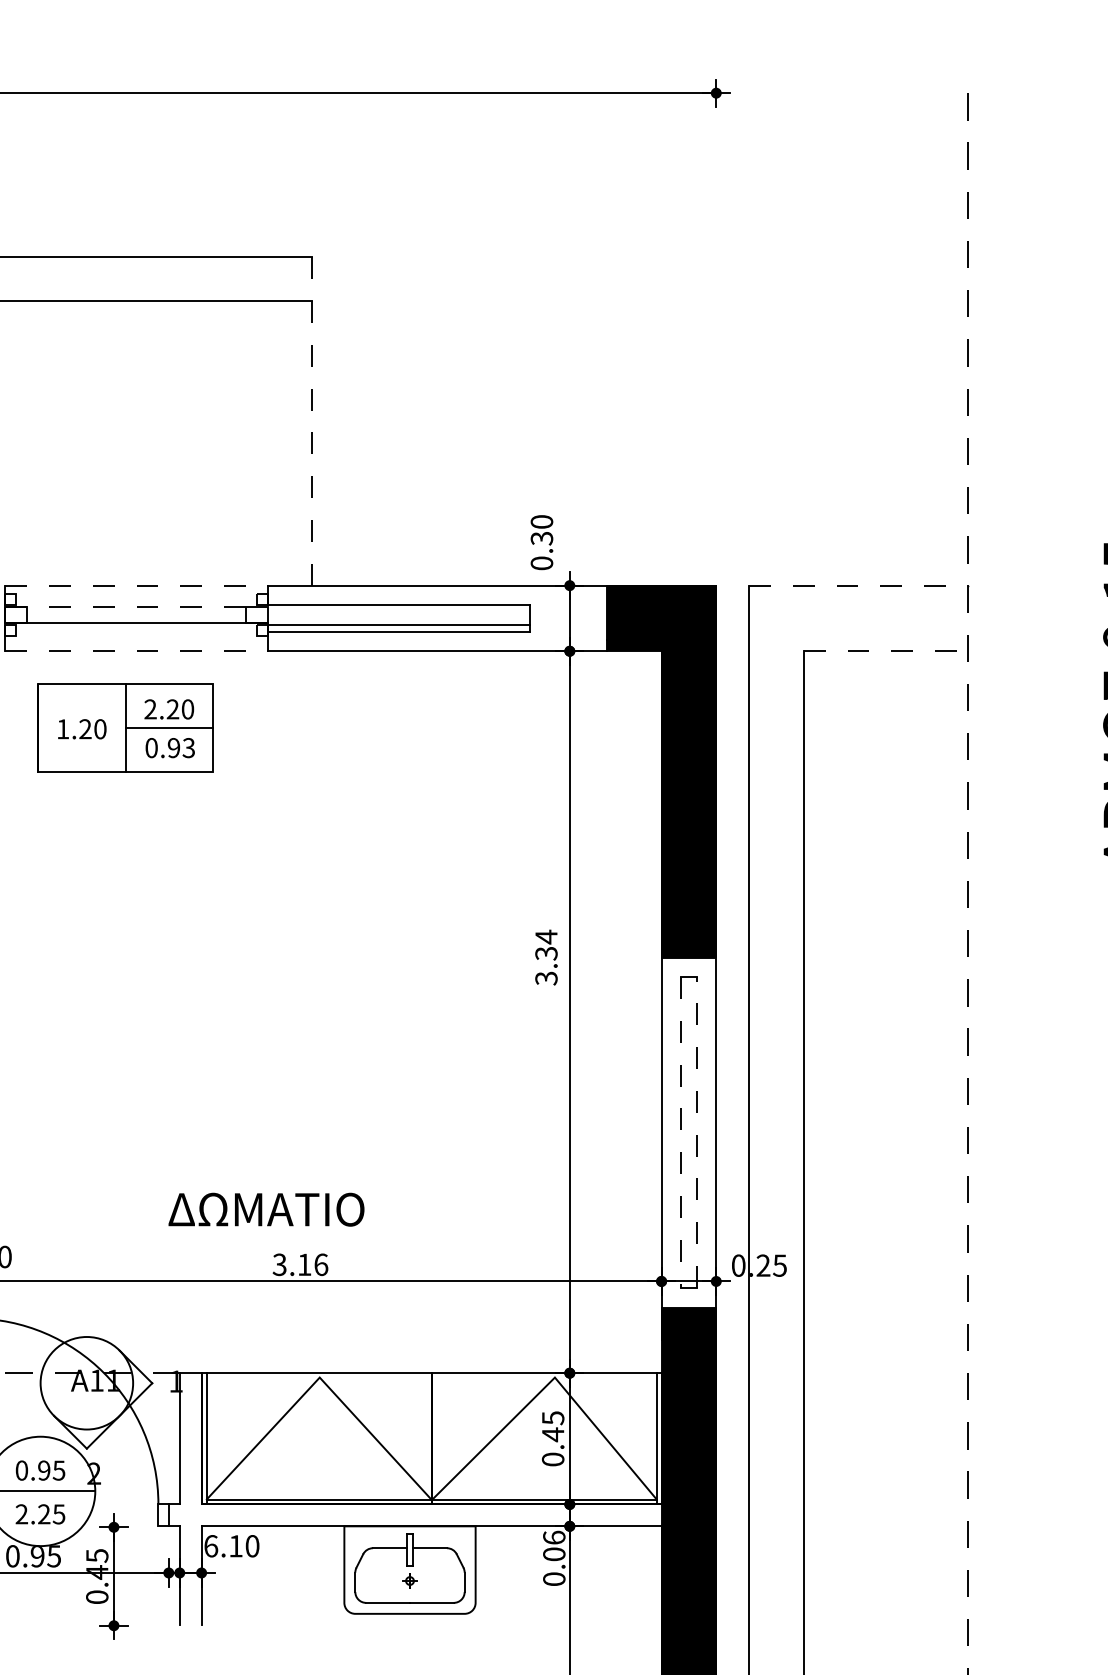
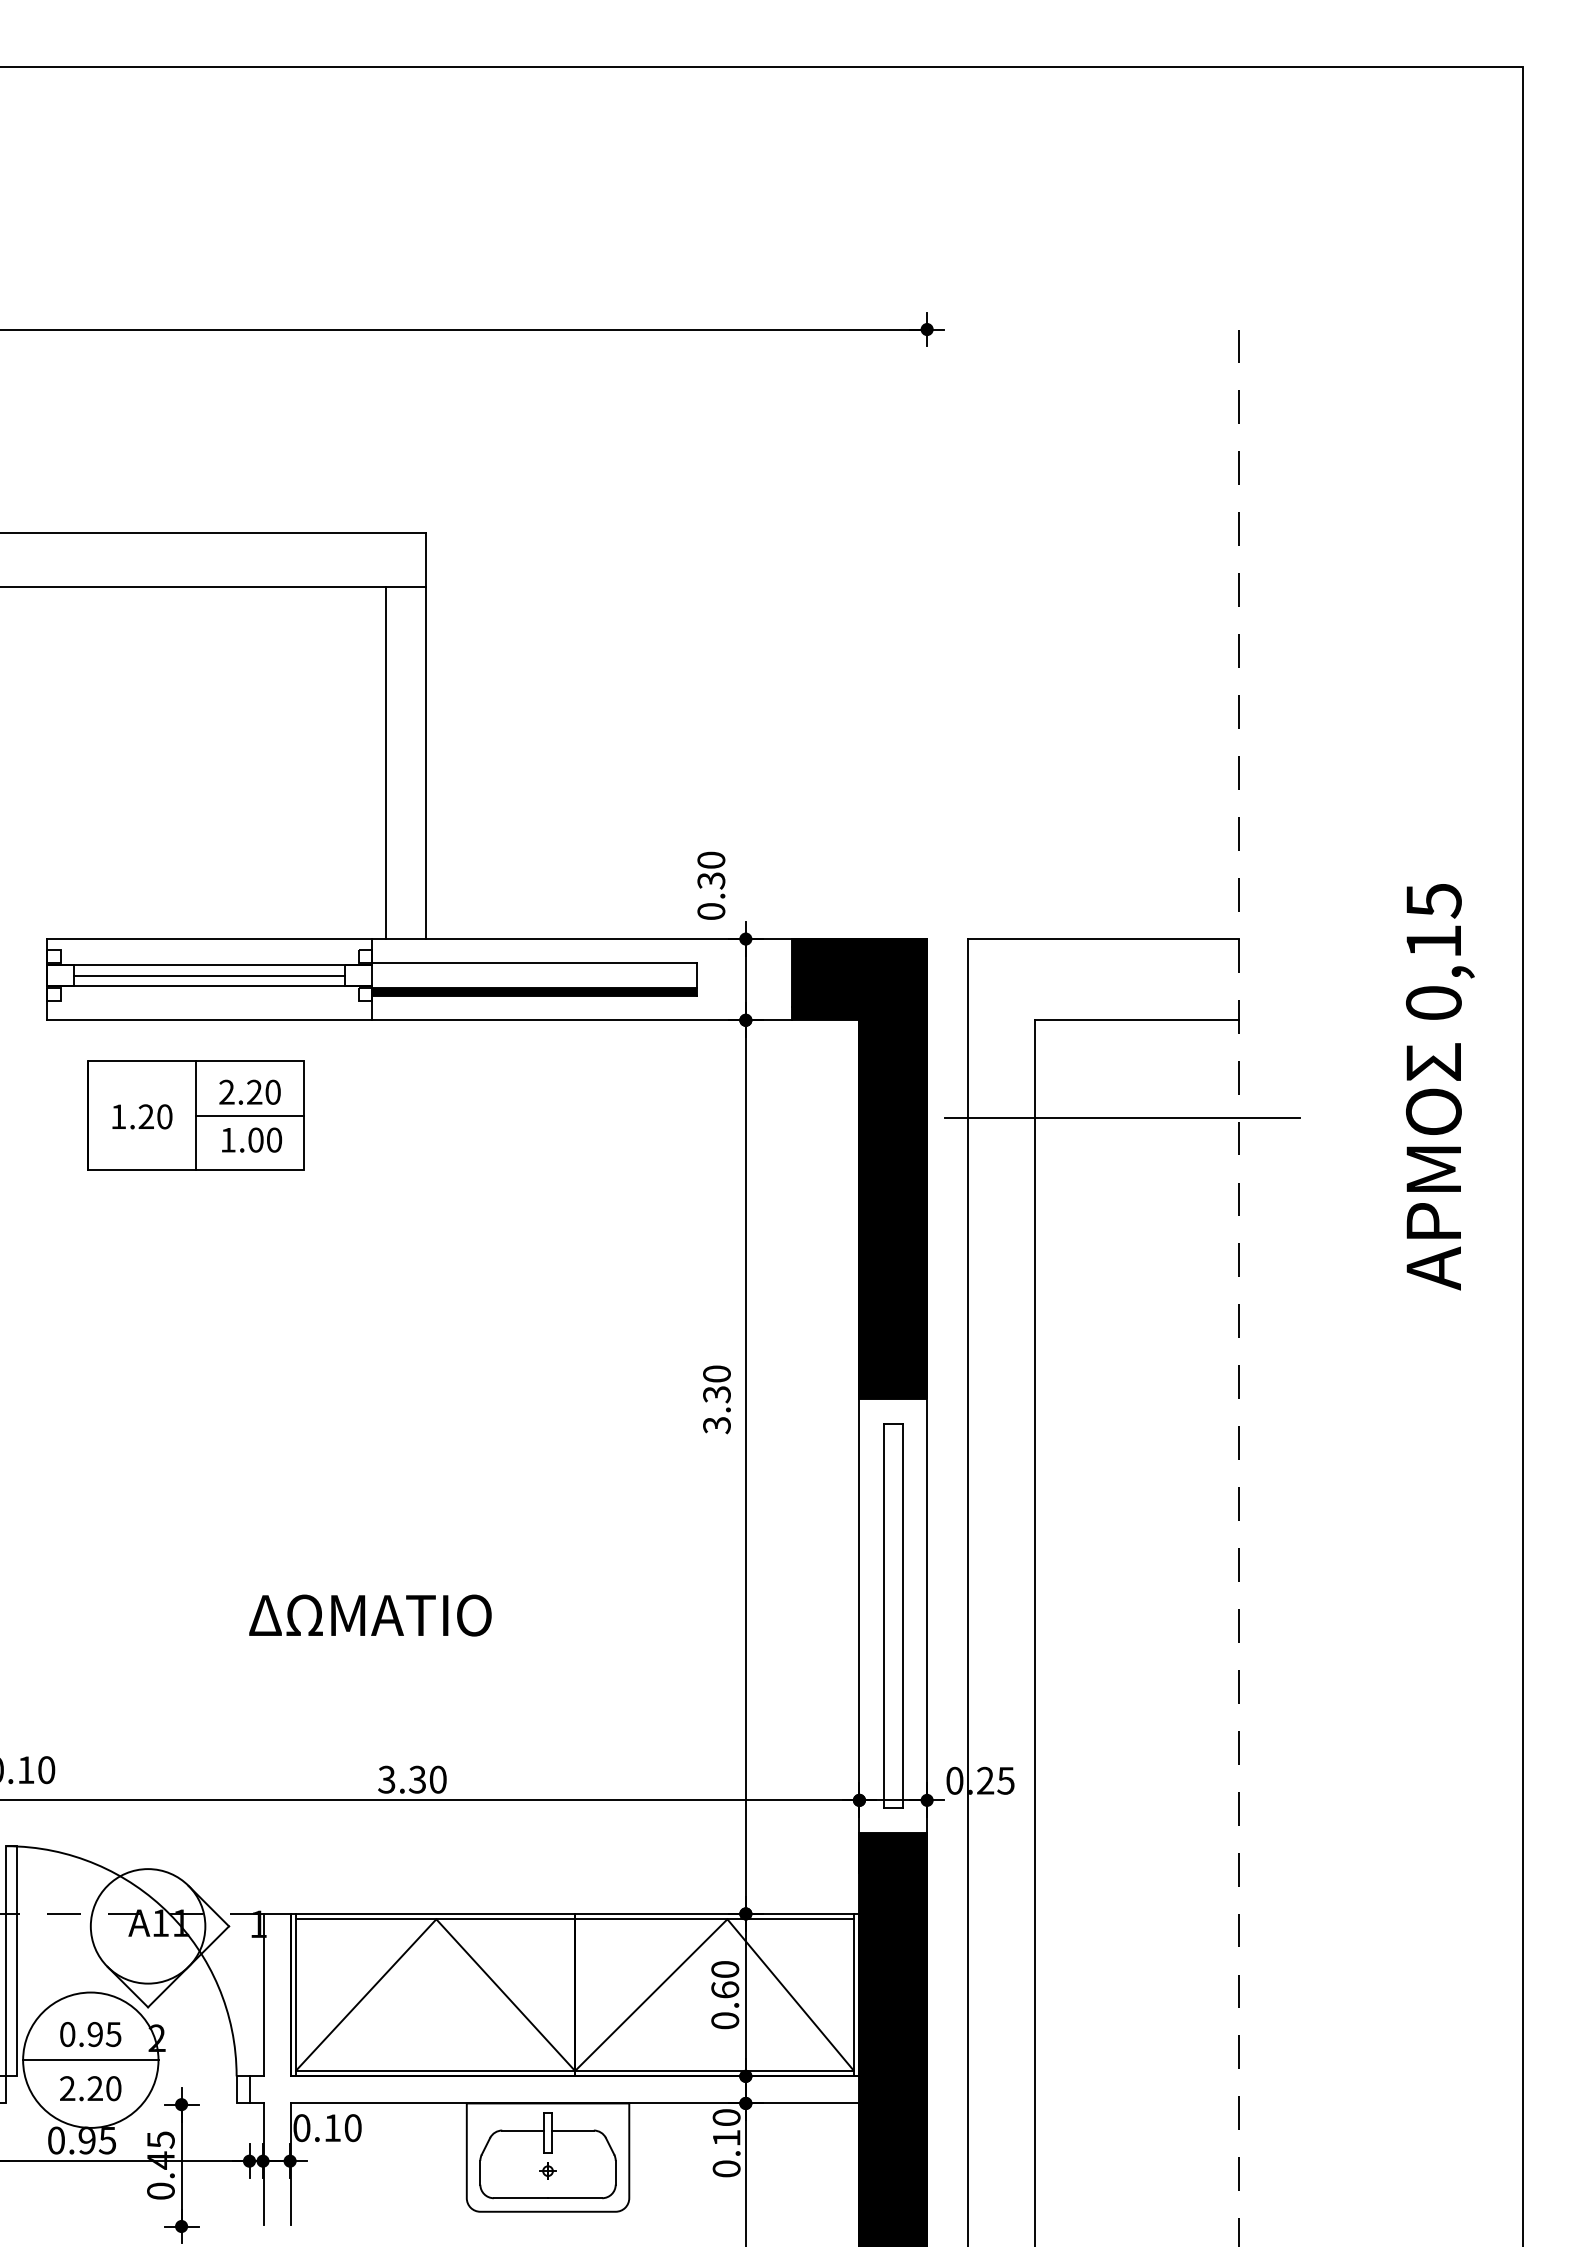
line: (311, 421) -> (426, 735), dashed -> solid
line: (278, 443) -> (385, 763), added
line: (137, 585) -> (210, 939), dashed -> solid
line: (858, 585) -> (1103, 939), dashed -> solid
line: (137, 606) -> (210, 965), dashed -> solid
line: (136, 615) -> (209, 975), added
fill: (399, 627) -> (534, 991), added
line: (137, 651) -> (210, 1020), dashed -> solid
line: (886, 651) -> (1137, 1020), dashed -> solid
line: (874, 730) -> (1122, 1118), added
text: (170, 747) -> (251, 1139), 0.93 -> 1.00
text: (546, 937) -> (716, 1374), 3.34 -> 3.30
line: (681, 1132) -> (883, 1616), dashed -> solid
line: (696, 1132) -> (902, 1615), dashed -> solid
text: (266, 1209) -> (370, 1615), moved
text: (312, 1264) -> (427, 1779), 3.16 -> 3.30
line: (432, 1377) -> (575, 1919), added
text: (553, 1427) -> (725, 1980), 0.45 -> 0.60
text: (58, 1514) -> (113, 2088), 2.25 -> 2.20
text: (210, 1545) -> (301, 2127), 6.10 -> 0.10
text: (554, 1545) -> (726, 2127), 0.06 -> 0.10

